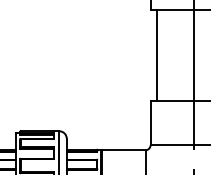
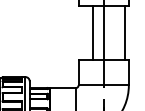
line: (157, 54) -> (92, 32), moved

